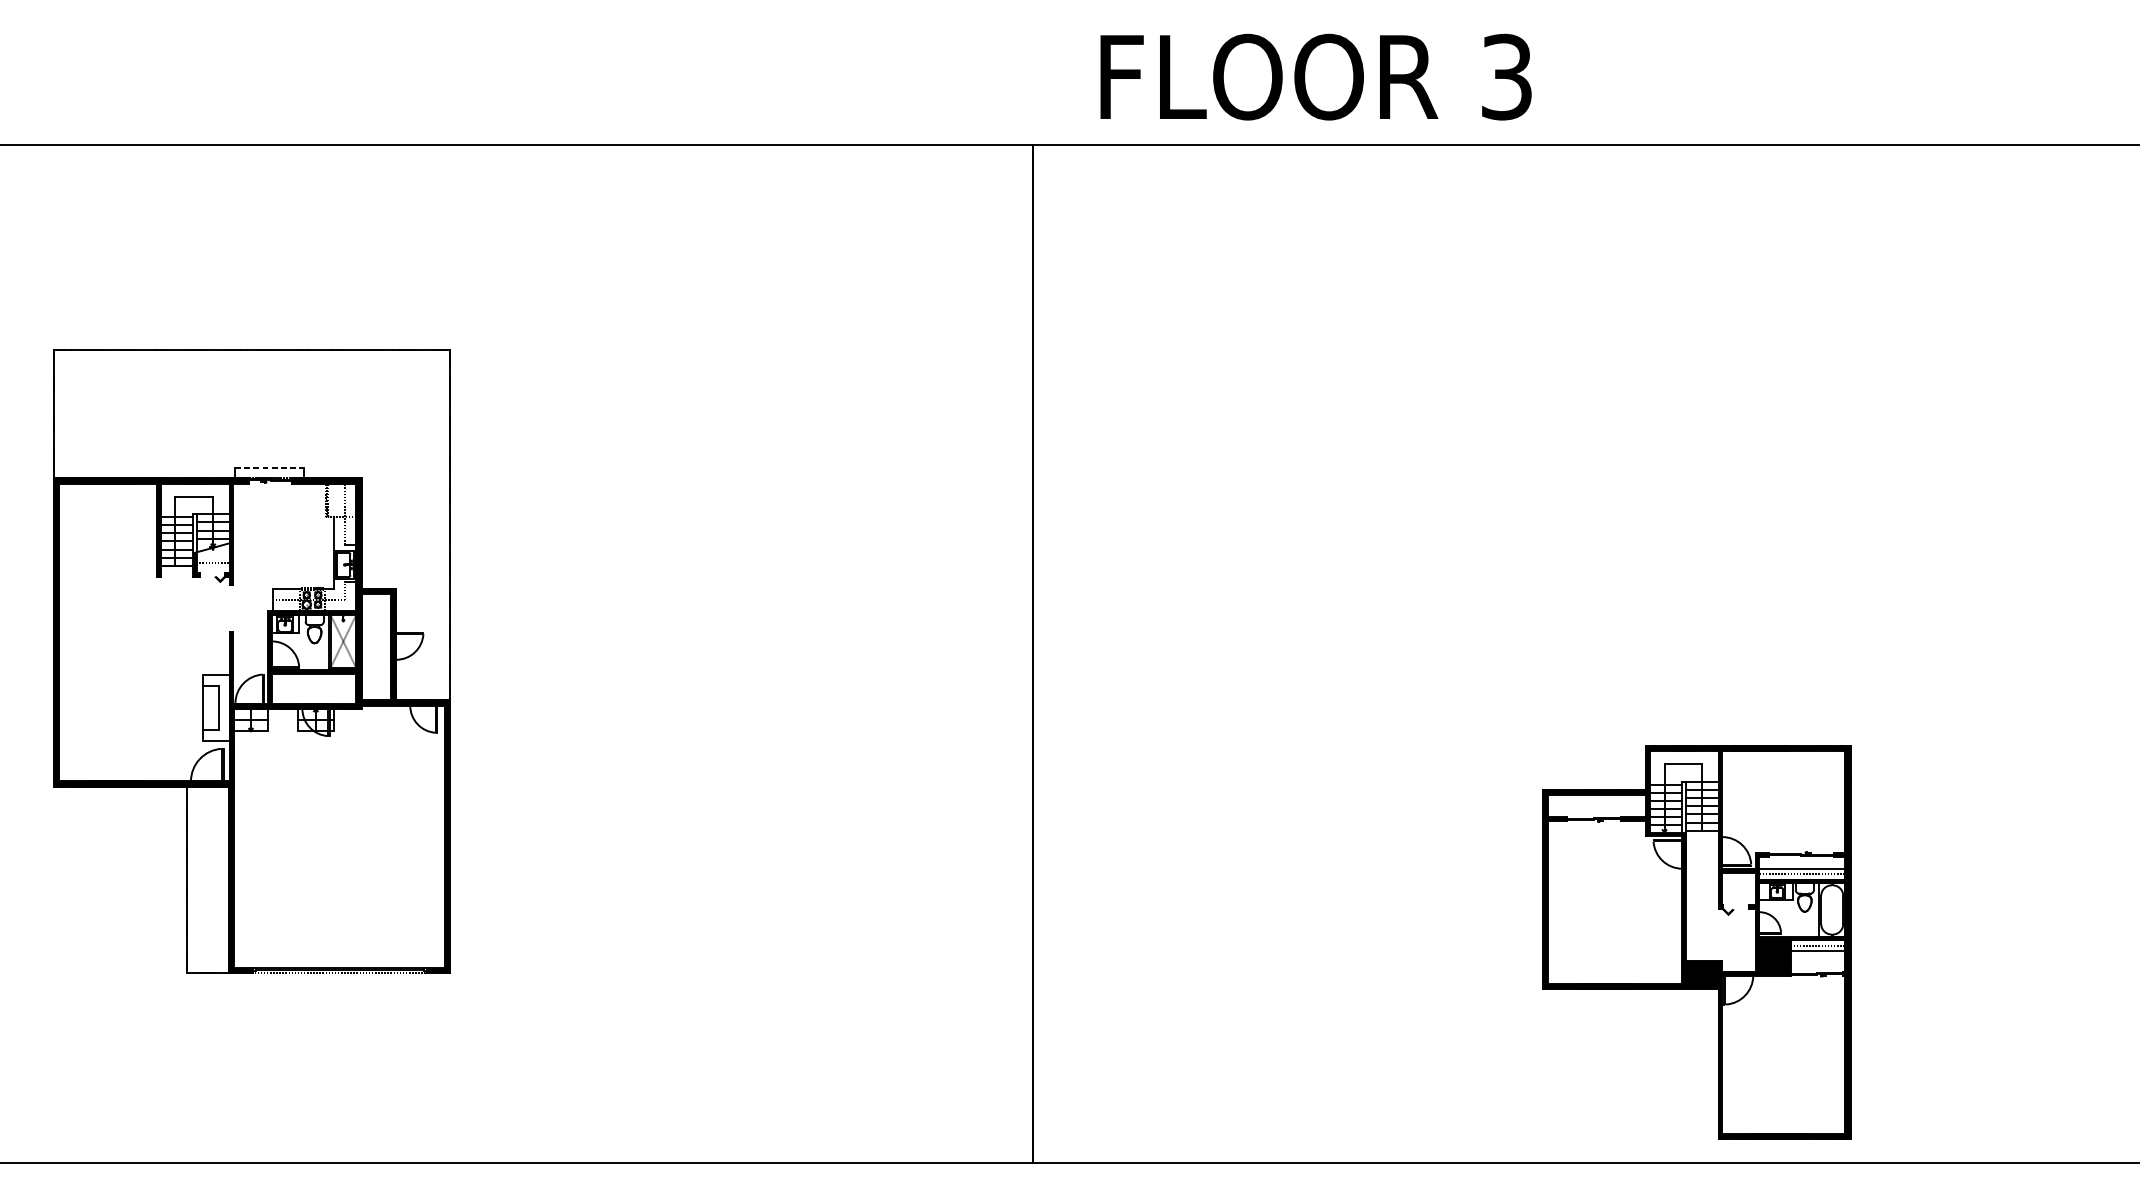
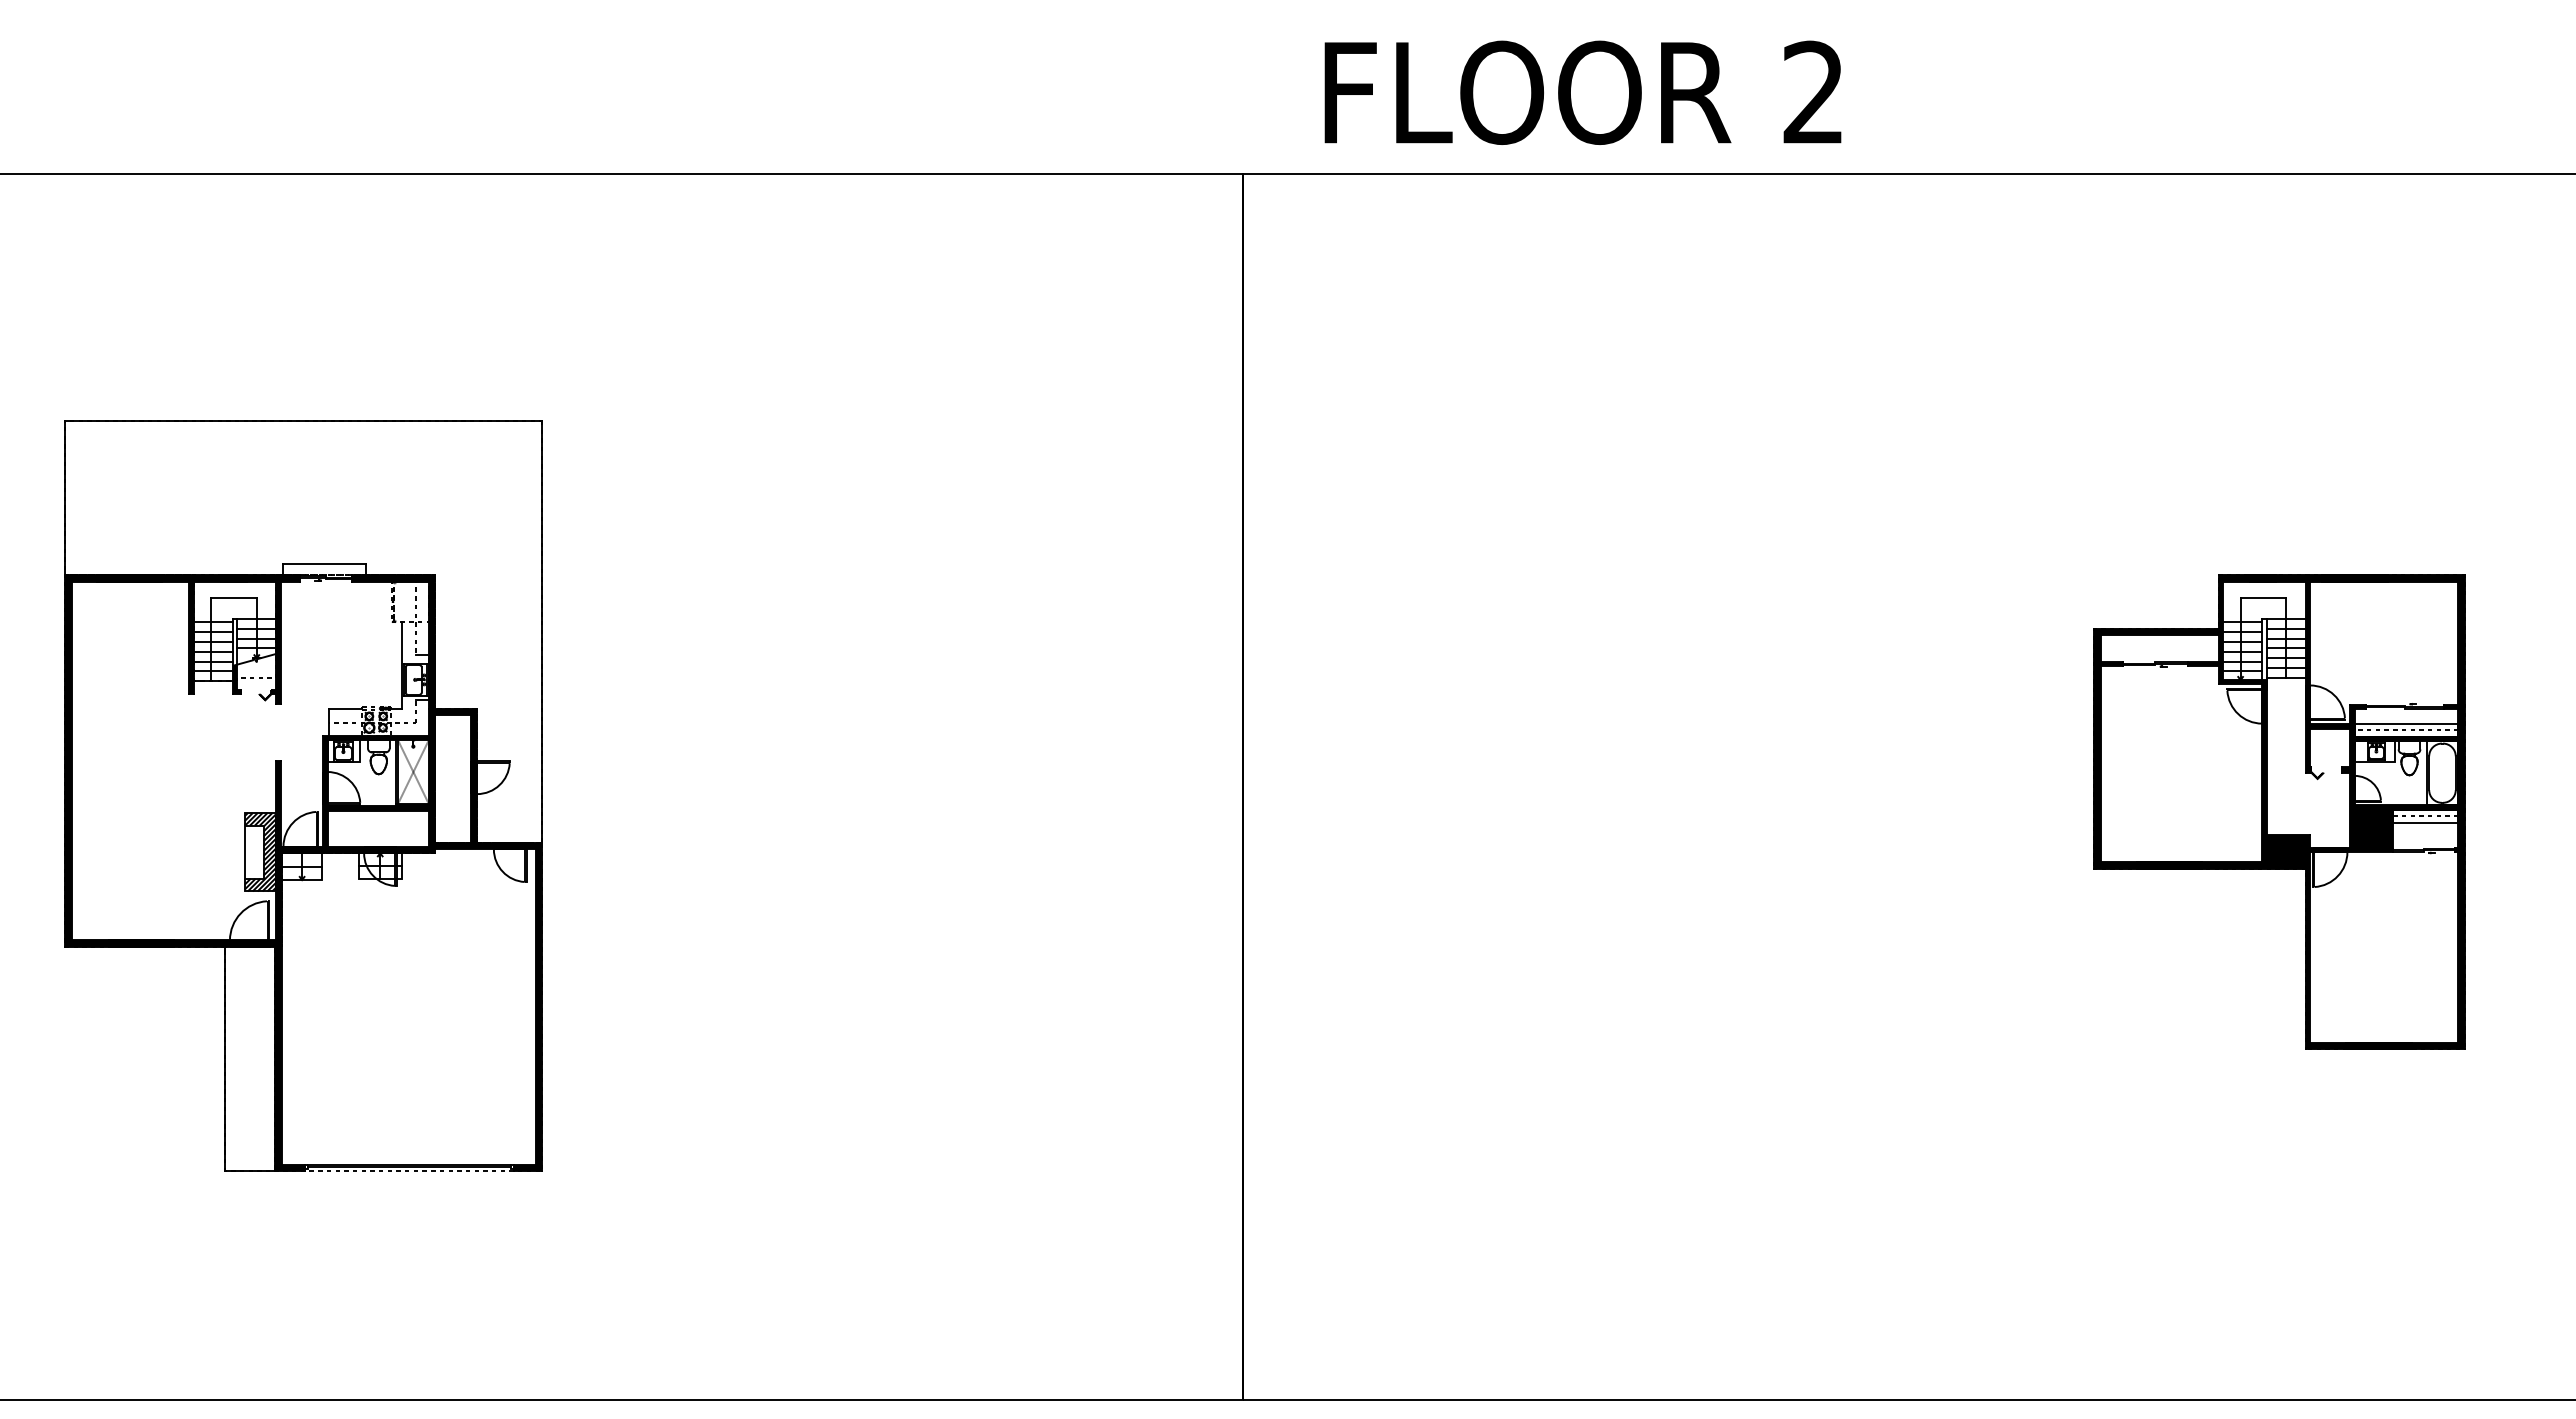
text: (1506, 76) -> (1813, 92), 3 -> 2
line: (269, 468) -> (324, 563), dashed -> solid
hatch: (216, 707) -> (260, 851), added
part: (1696, 941) -> (2279, 811), moved

